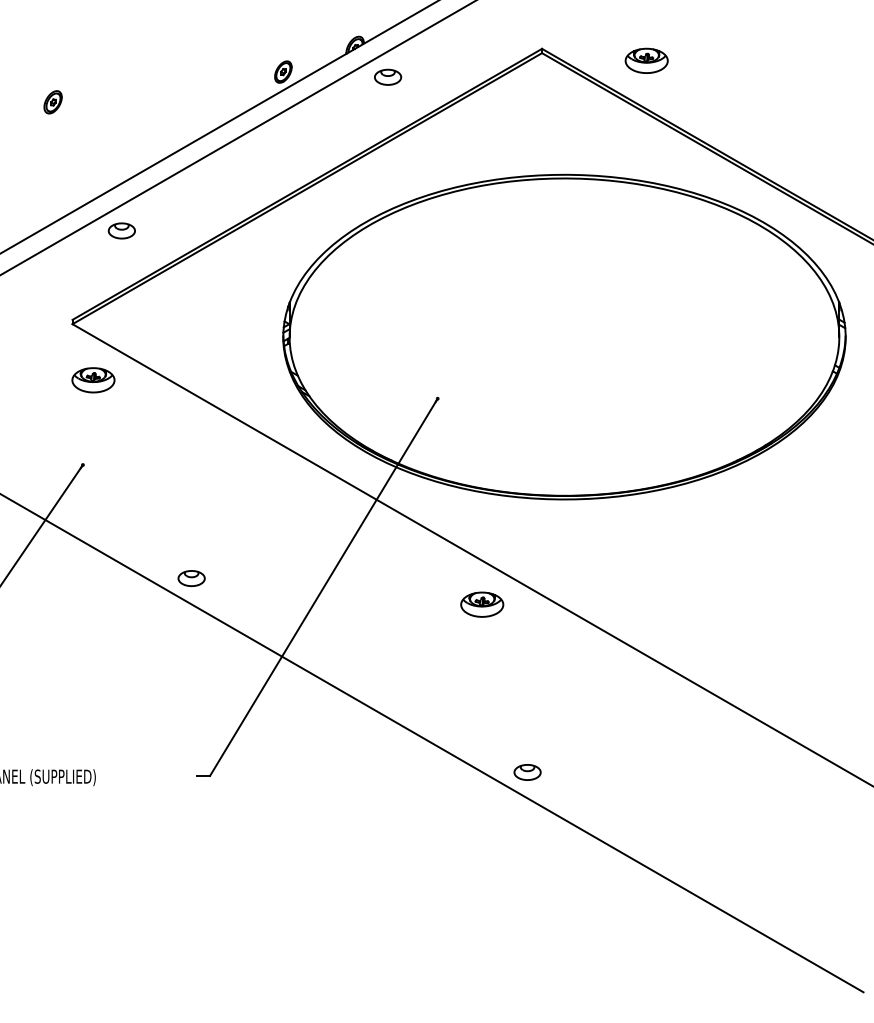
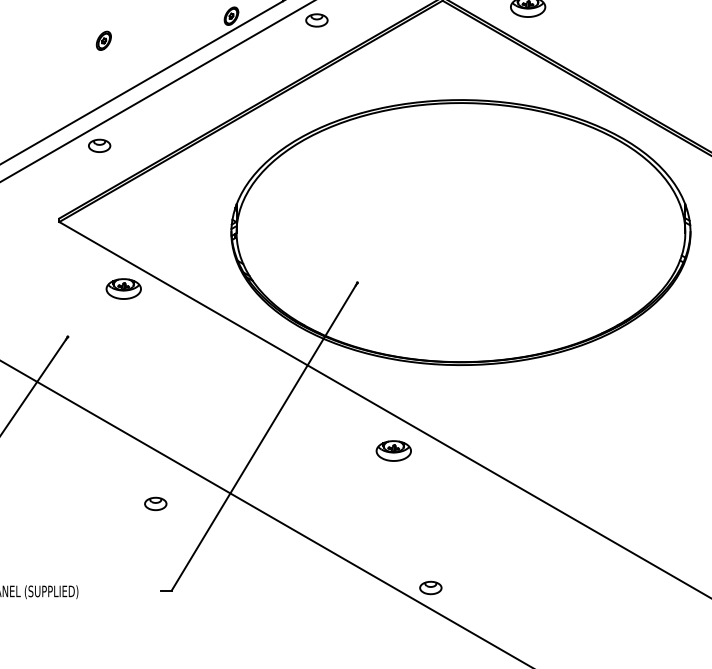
part: (52, 102) -> (103, 41), moved
part: (93, 380) -> (123, 289), moved
part: (191, 578) -> (155, 503), moved

